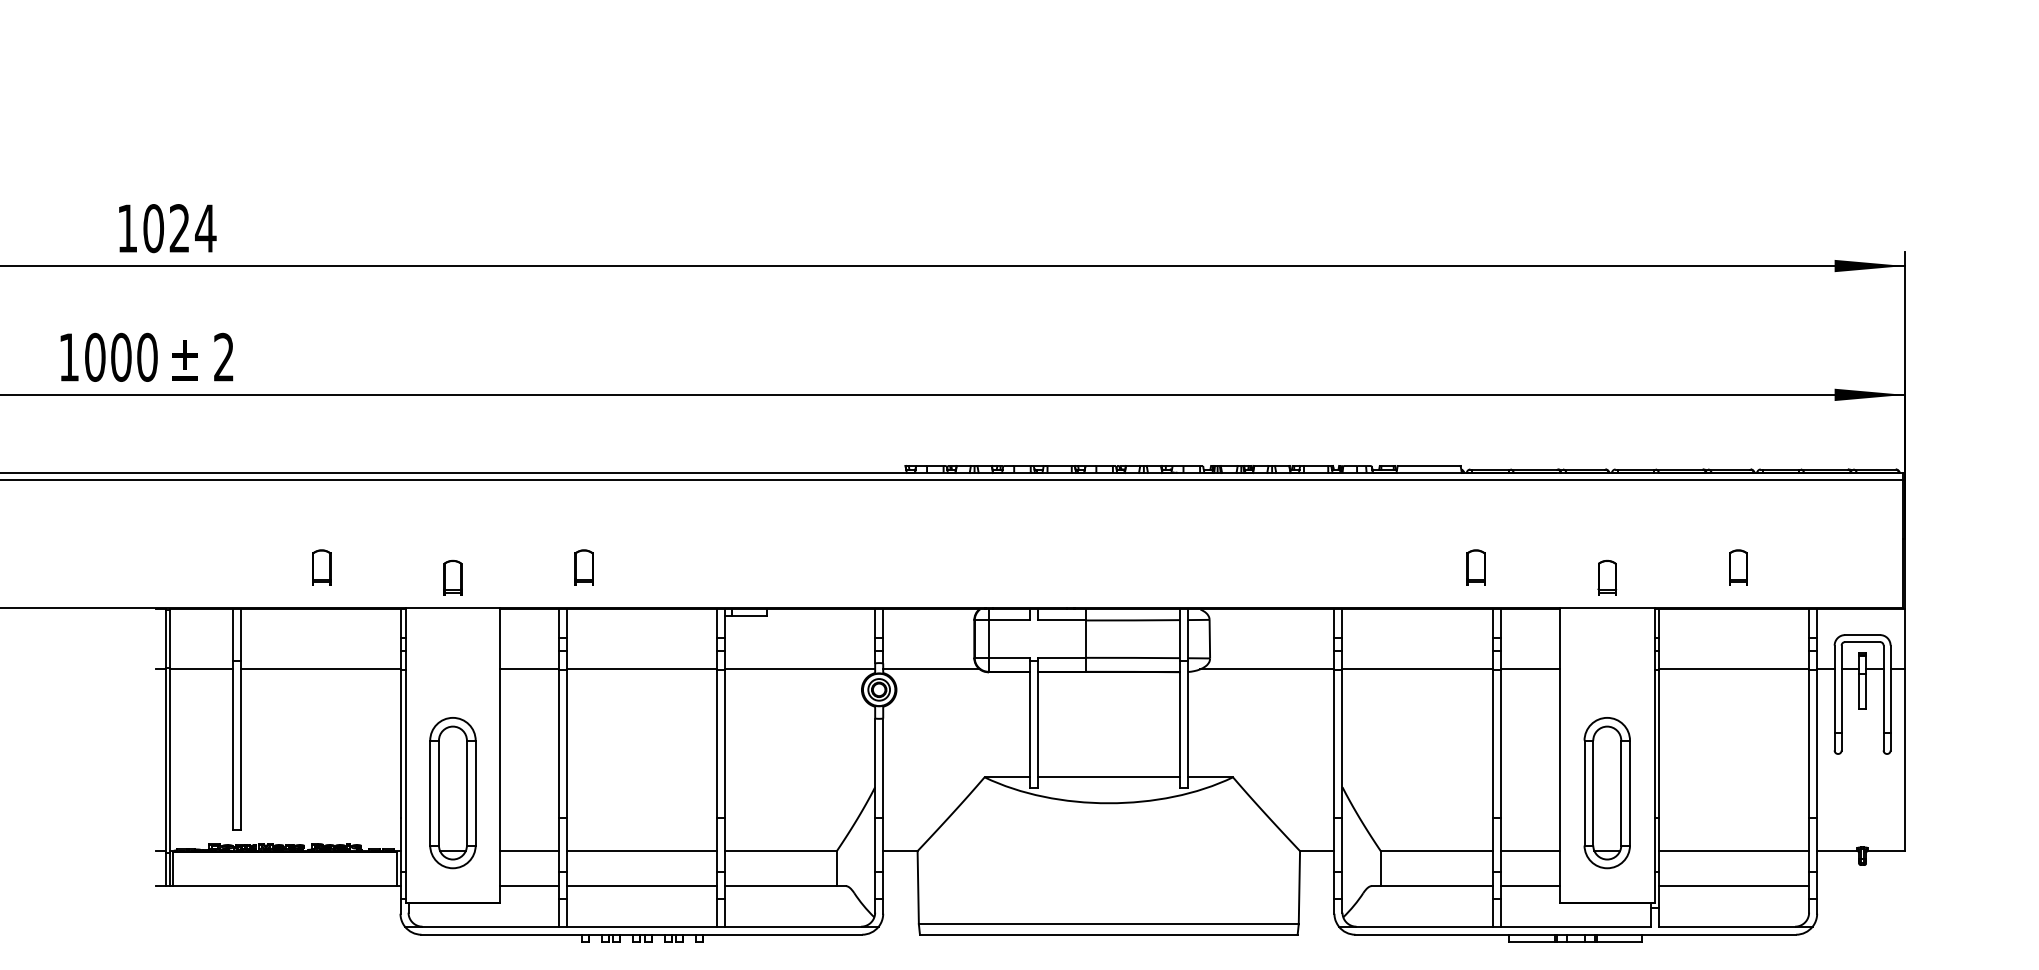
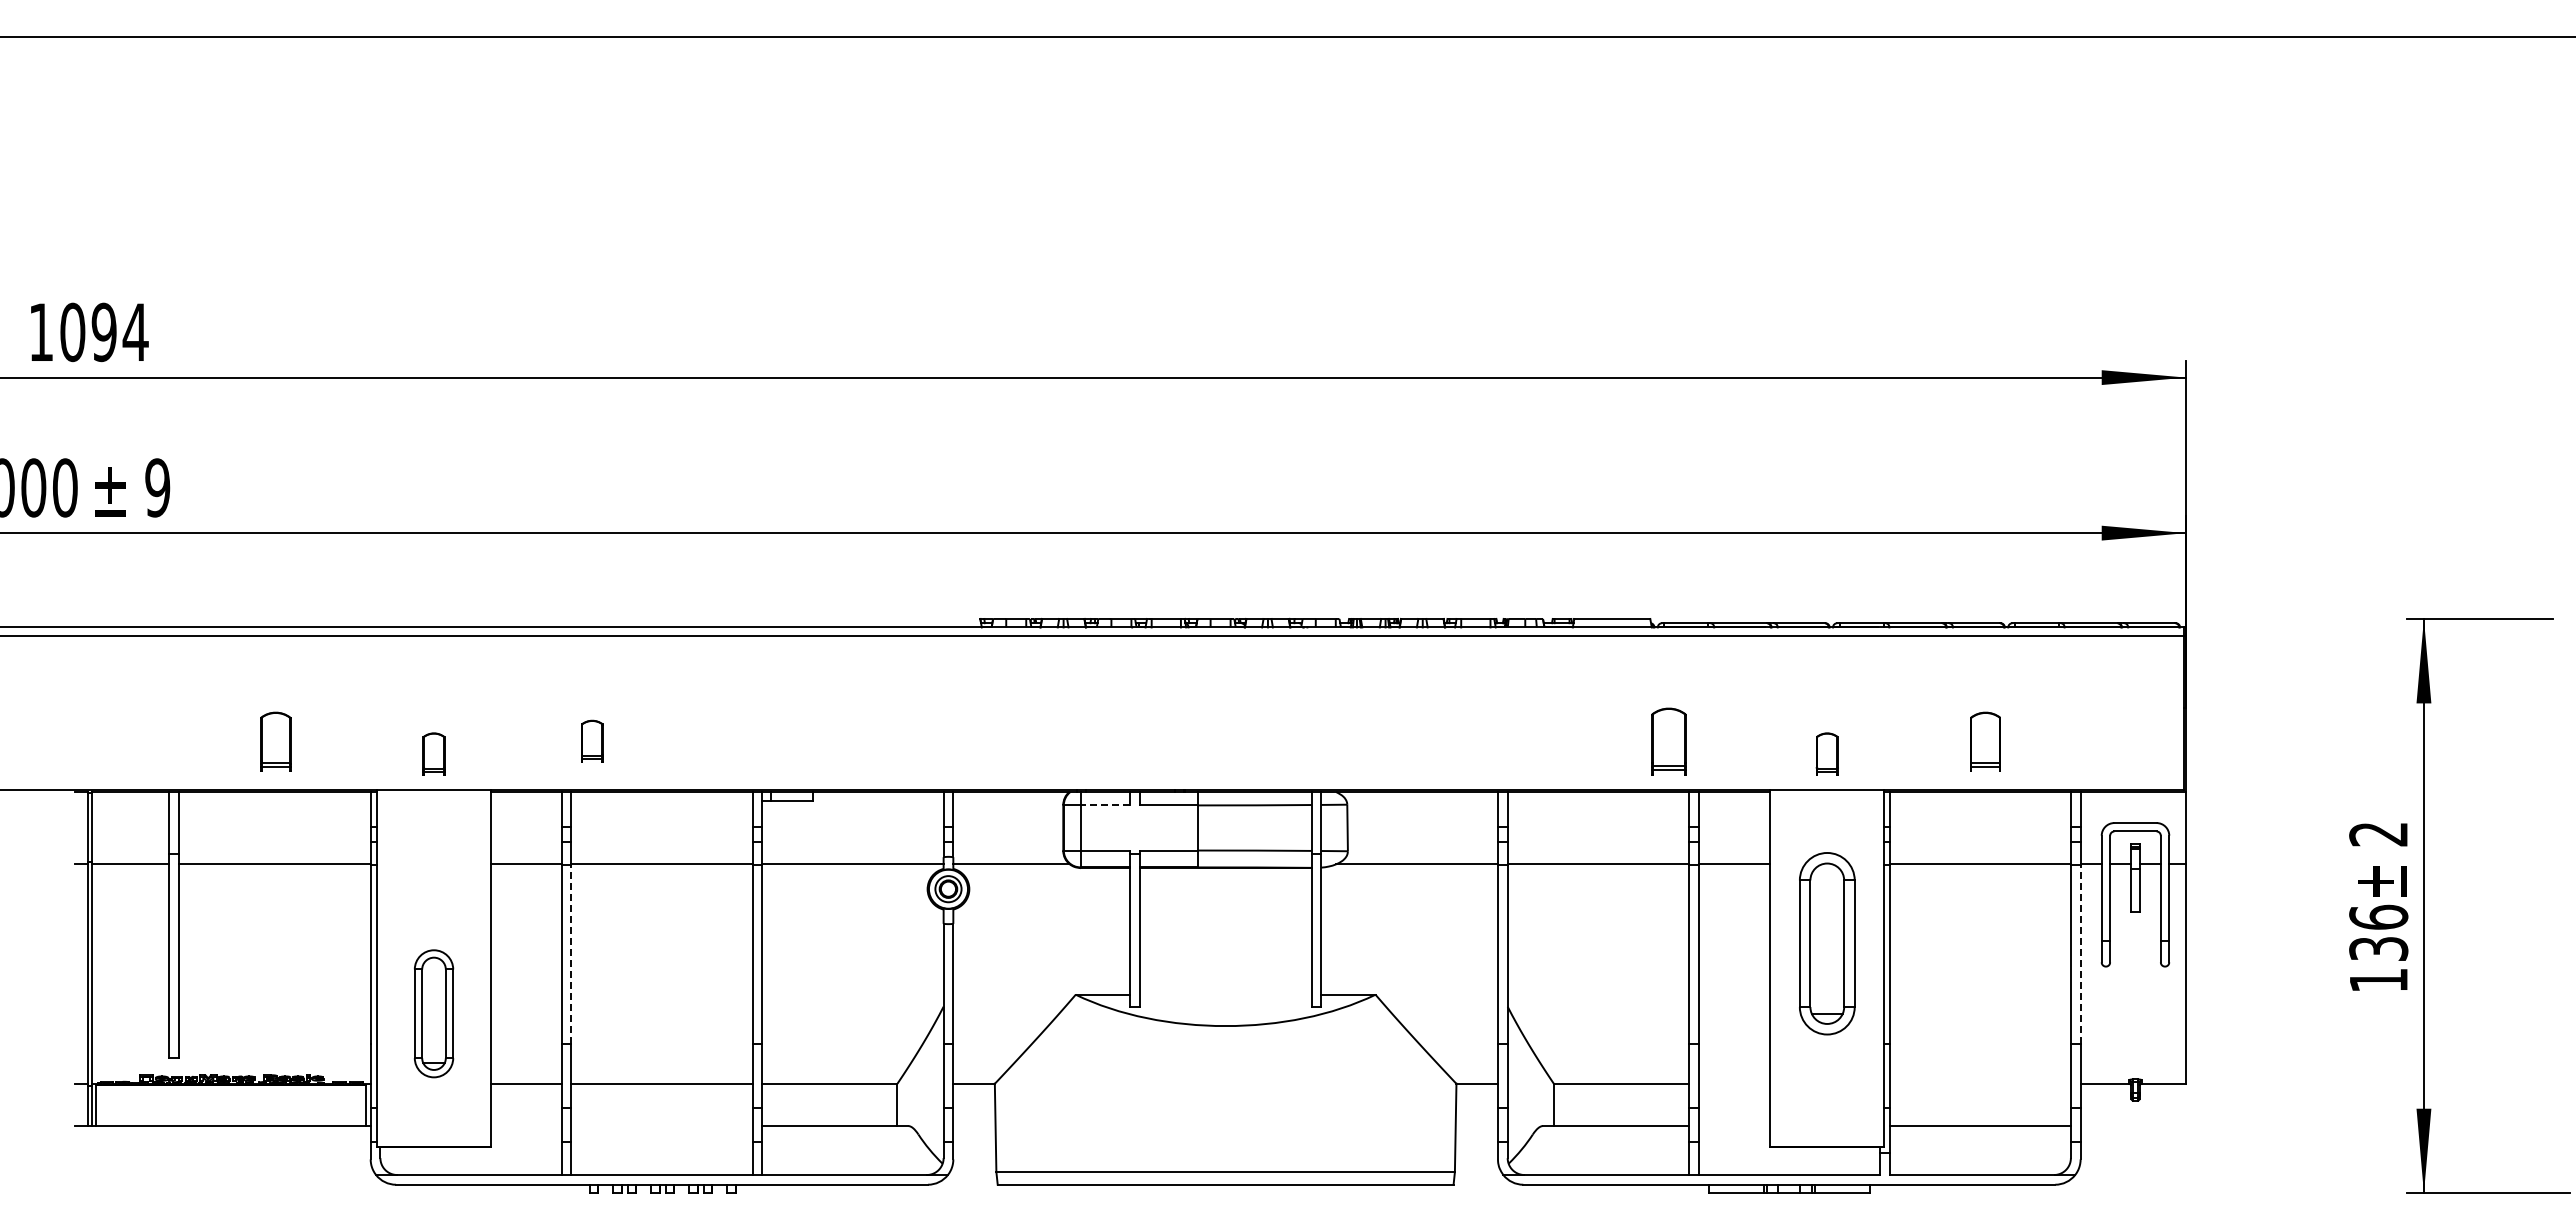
text: (179, 228) -> (103, 332), 1024 -> 1094
text: (223, 357) -> (157, 487), 2 -> 9
part: (321, 566) -> (275, 740), size x1.4
part: (1475, 566) -> (1668, 740), size x1.6
part: (1738, 566) -> (1985, 740), size x1.4
line: (1009, 620) -> (1105, 805), solid -> dashed
line: (566, 743) -> (571, 953), solid -> dashed
line: (1817, 743) -> (2080, 953), solid -> dashed
line: (1108, 777) -> (1225, 994), removed
part: (452, 792) -> (433, 1013), size x0.7
part: (1607, 792) -> (1827, 943), moved
line: (1530, 850) -> (1734, 1083), removed
line: (1733, 850) -> (1979, 1083), removed
line: (529, 886) -> (526, 1126), removed
line: (641, 886) -> (661, 1126), removed
line: (1530, 886) -> (1734, 1126), removed

